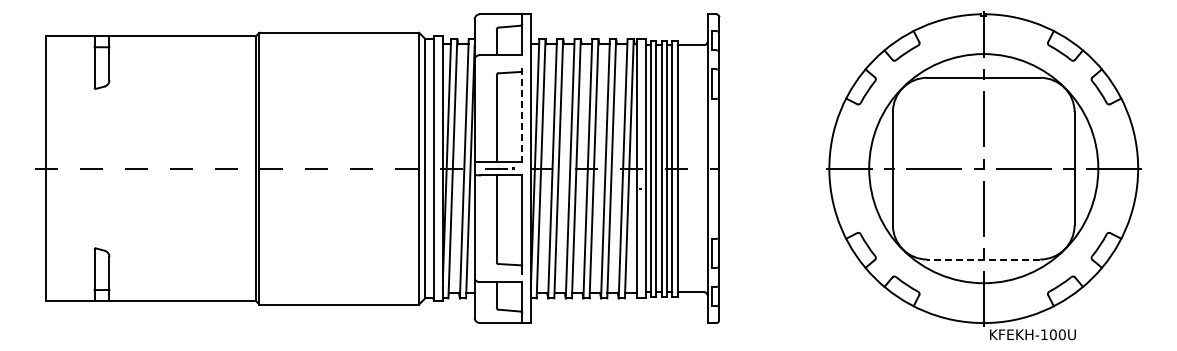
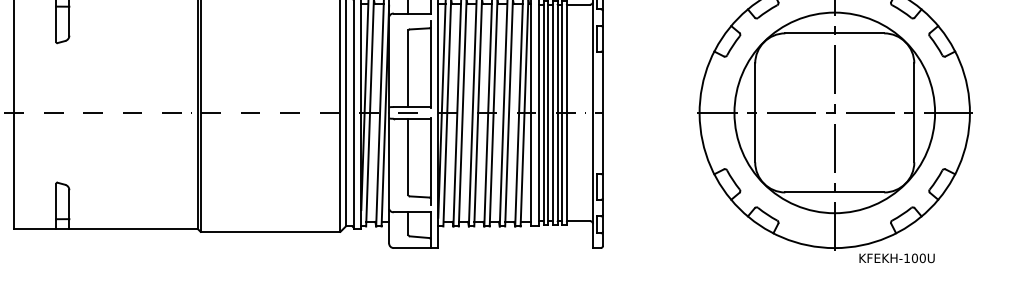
line: (522, 113) -> (430, 64), dashed -> solid
line: (983, 259) -> (834, 192), dashed -> solid
text: (1032, 334) -> (896, 258), moved

